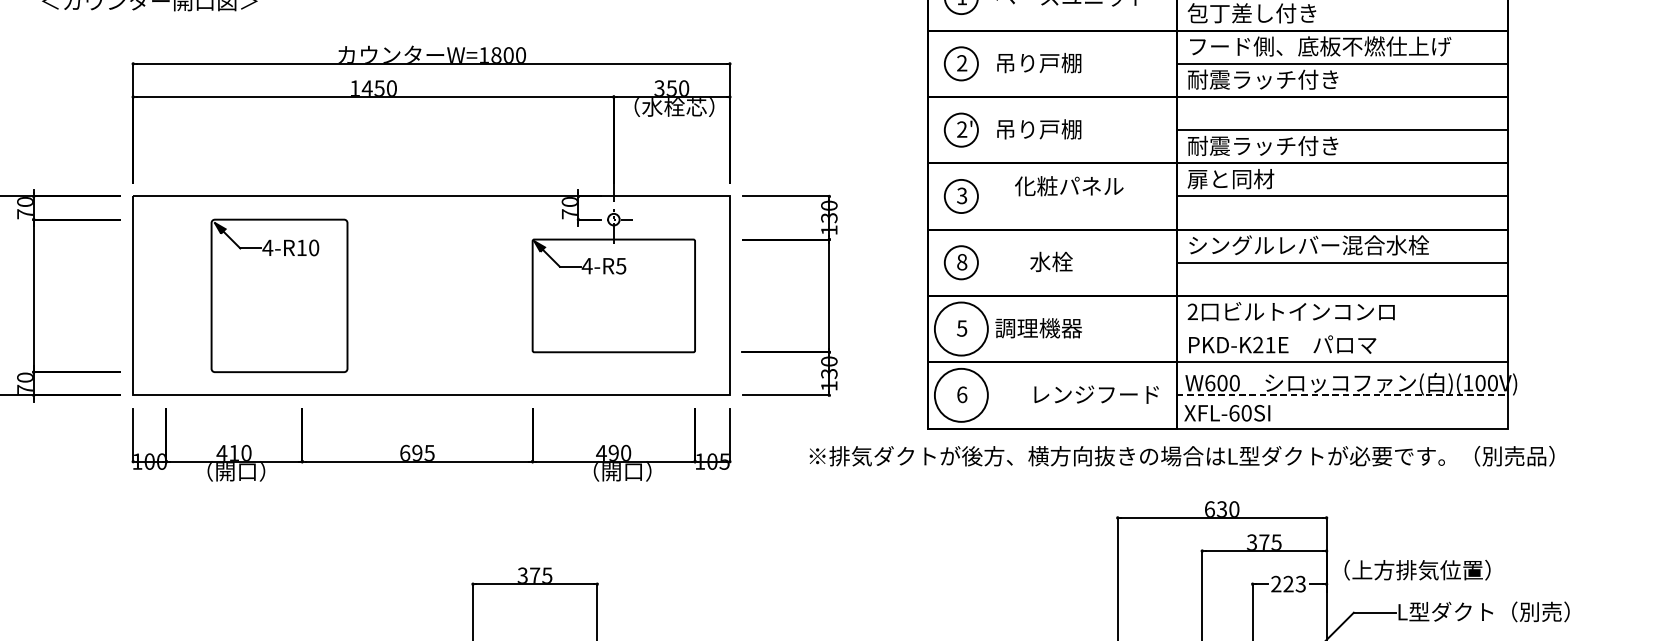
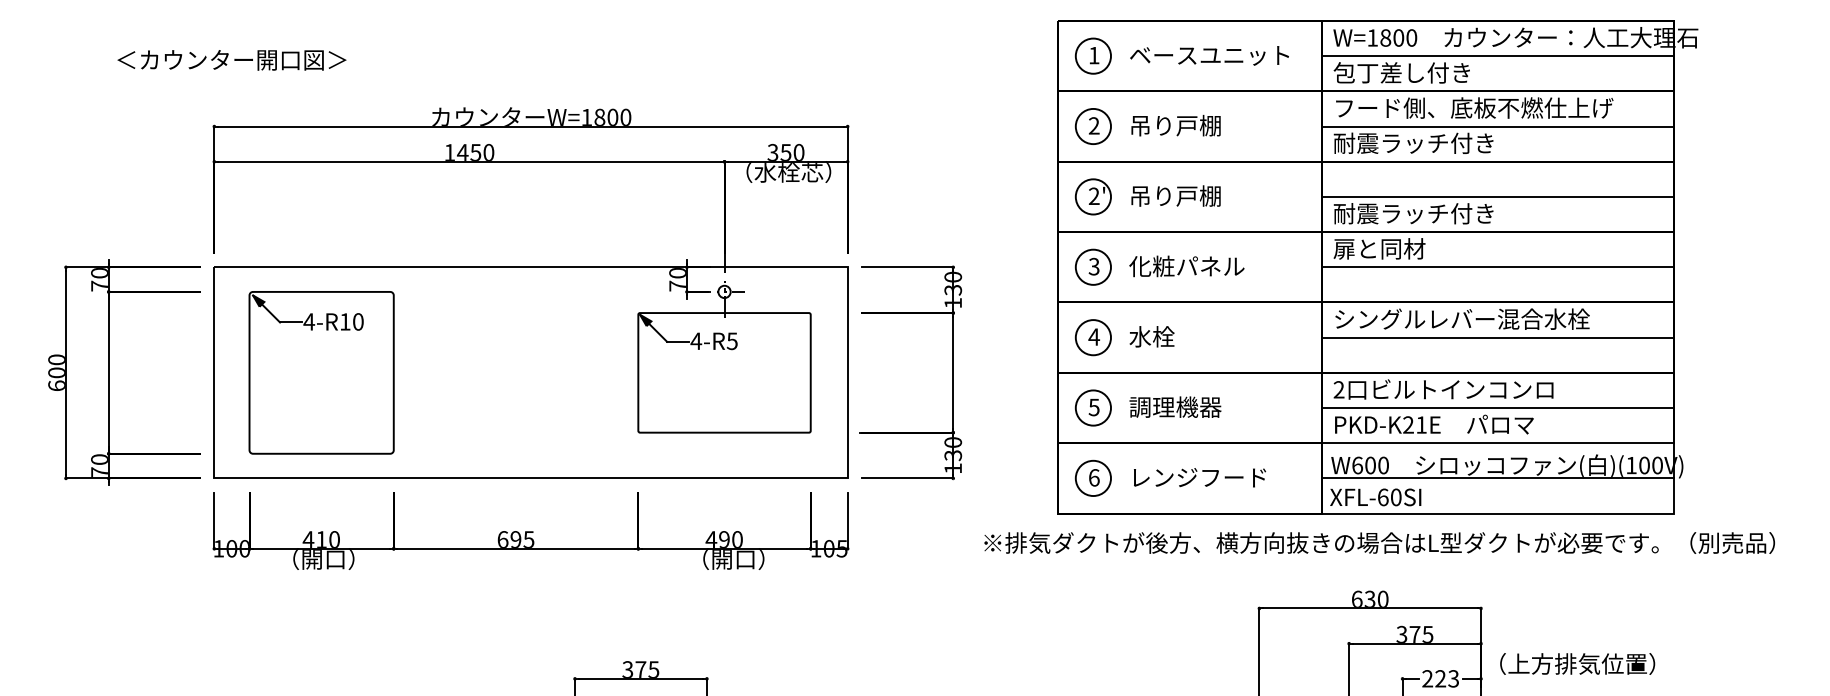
text: (1068, 186) -> (1186, 266), moved
text: (962, 261) -> (1094, 336), 8 -> 4
text: (1050, 261) -> (1151, 336), moved
part: (279, 295) -> (321, 372), moved
circle: (961, 328) -> (1093, 407), size x0.62
line: (1342, 329) -> (1497, 408), added
text: (1096, 394) -> (1199, 477), moved
circle: (961, 395) -> (1093, 478), size x0.62
line: (1343, 395) -> (1498, 478), dashed -> solid
text: (1181, 455) -> (1379, 542), moved

